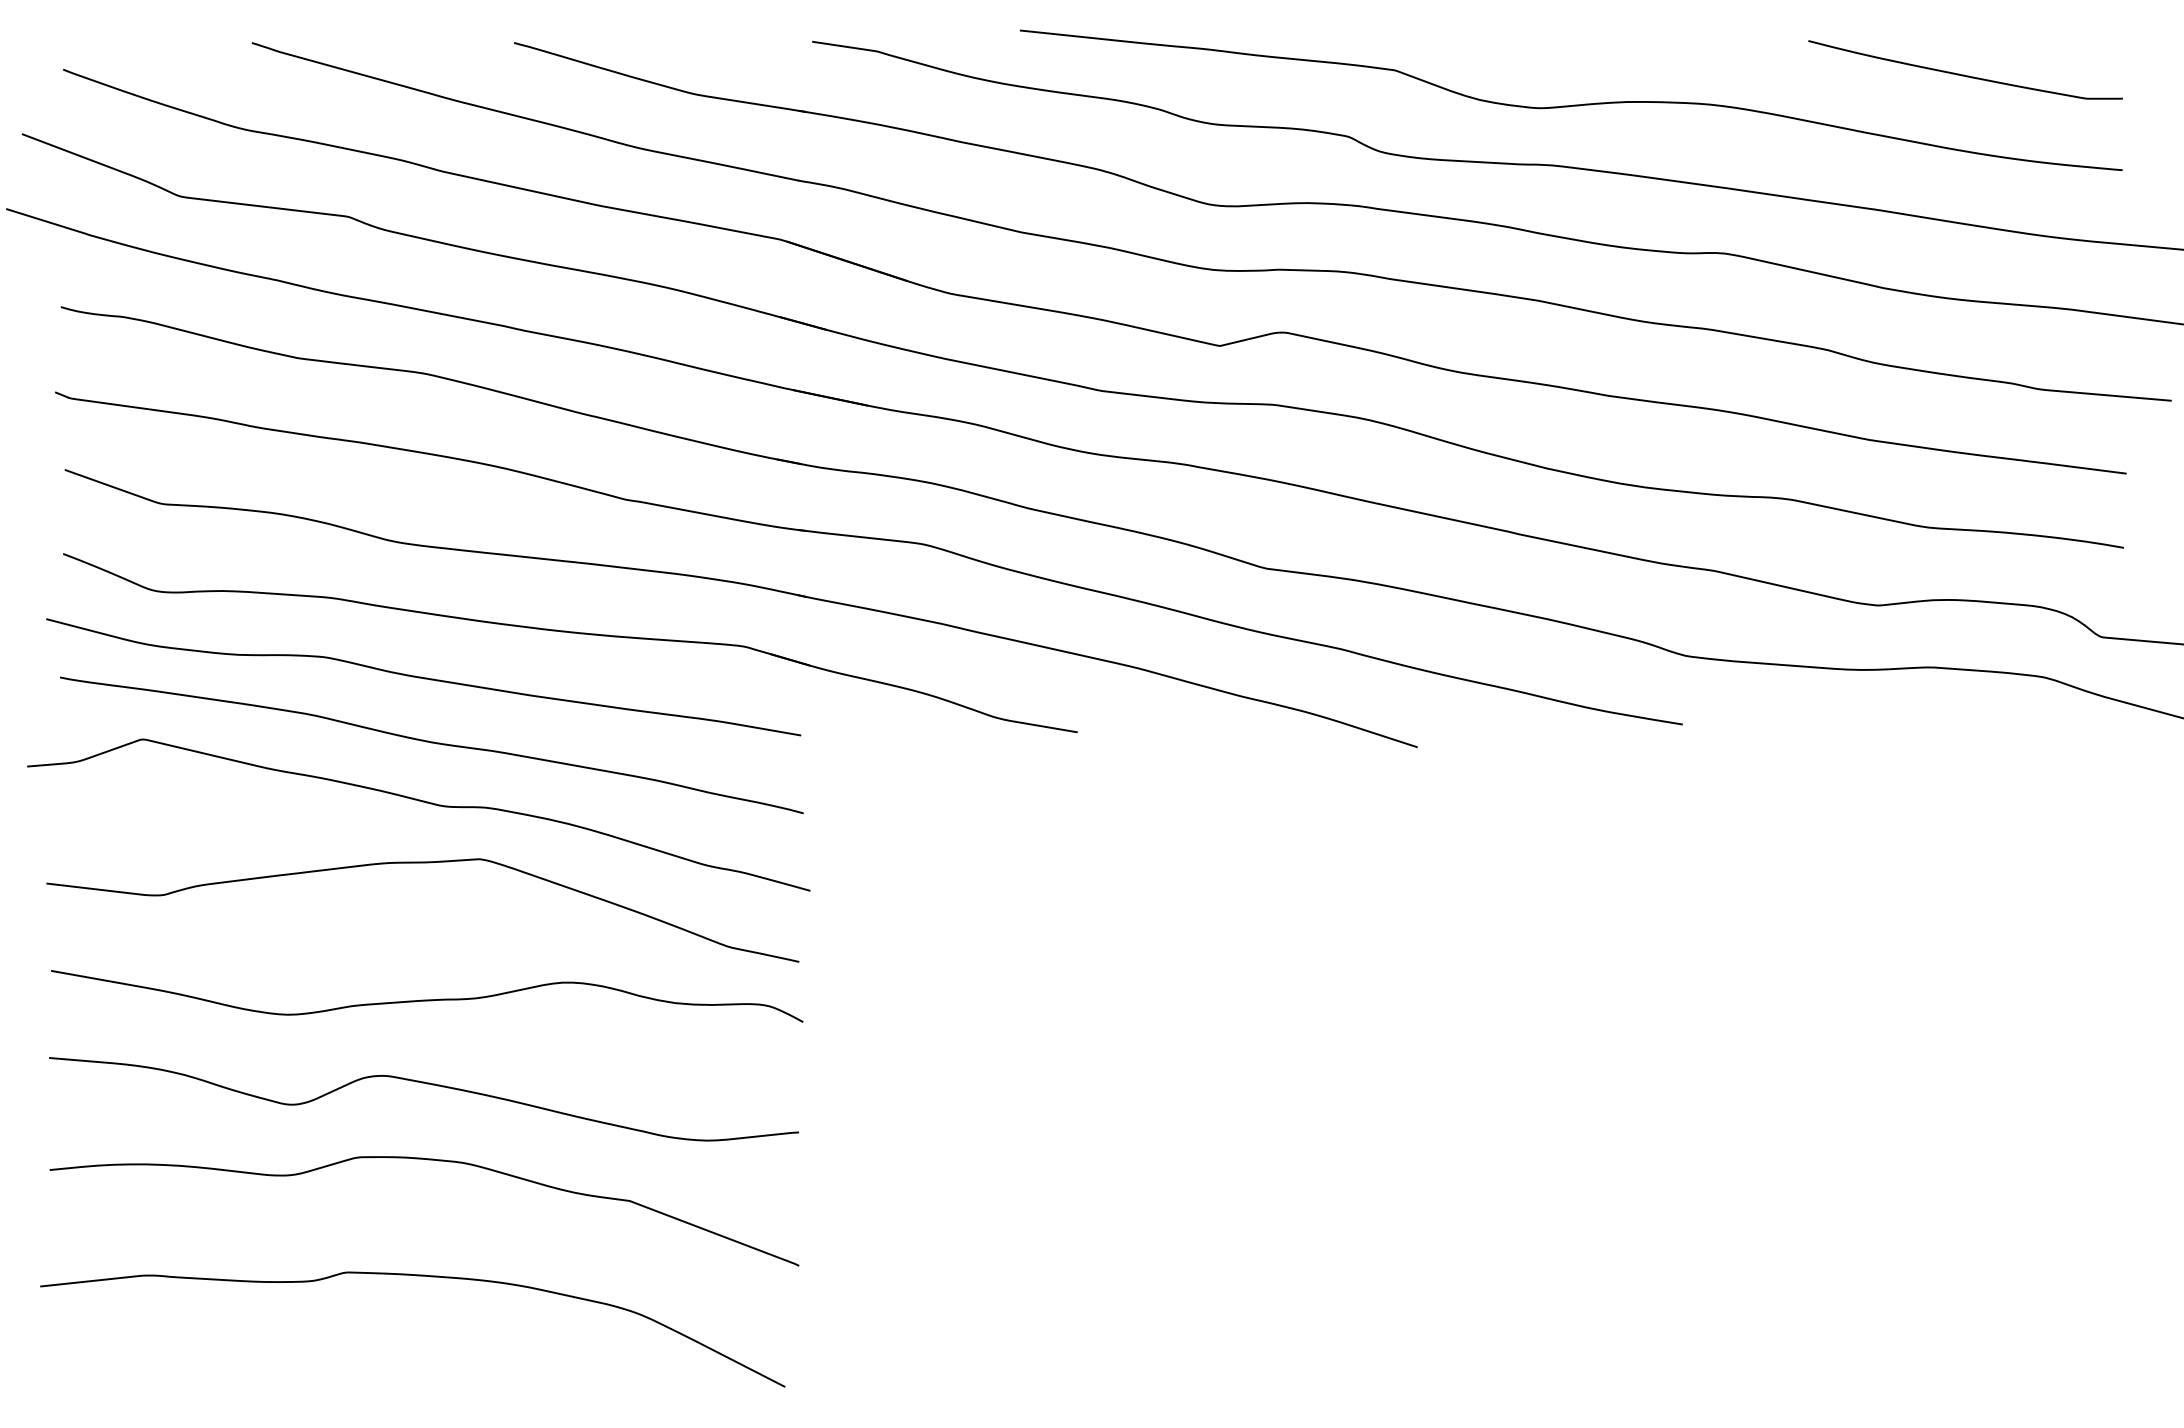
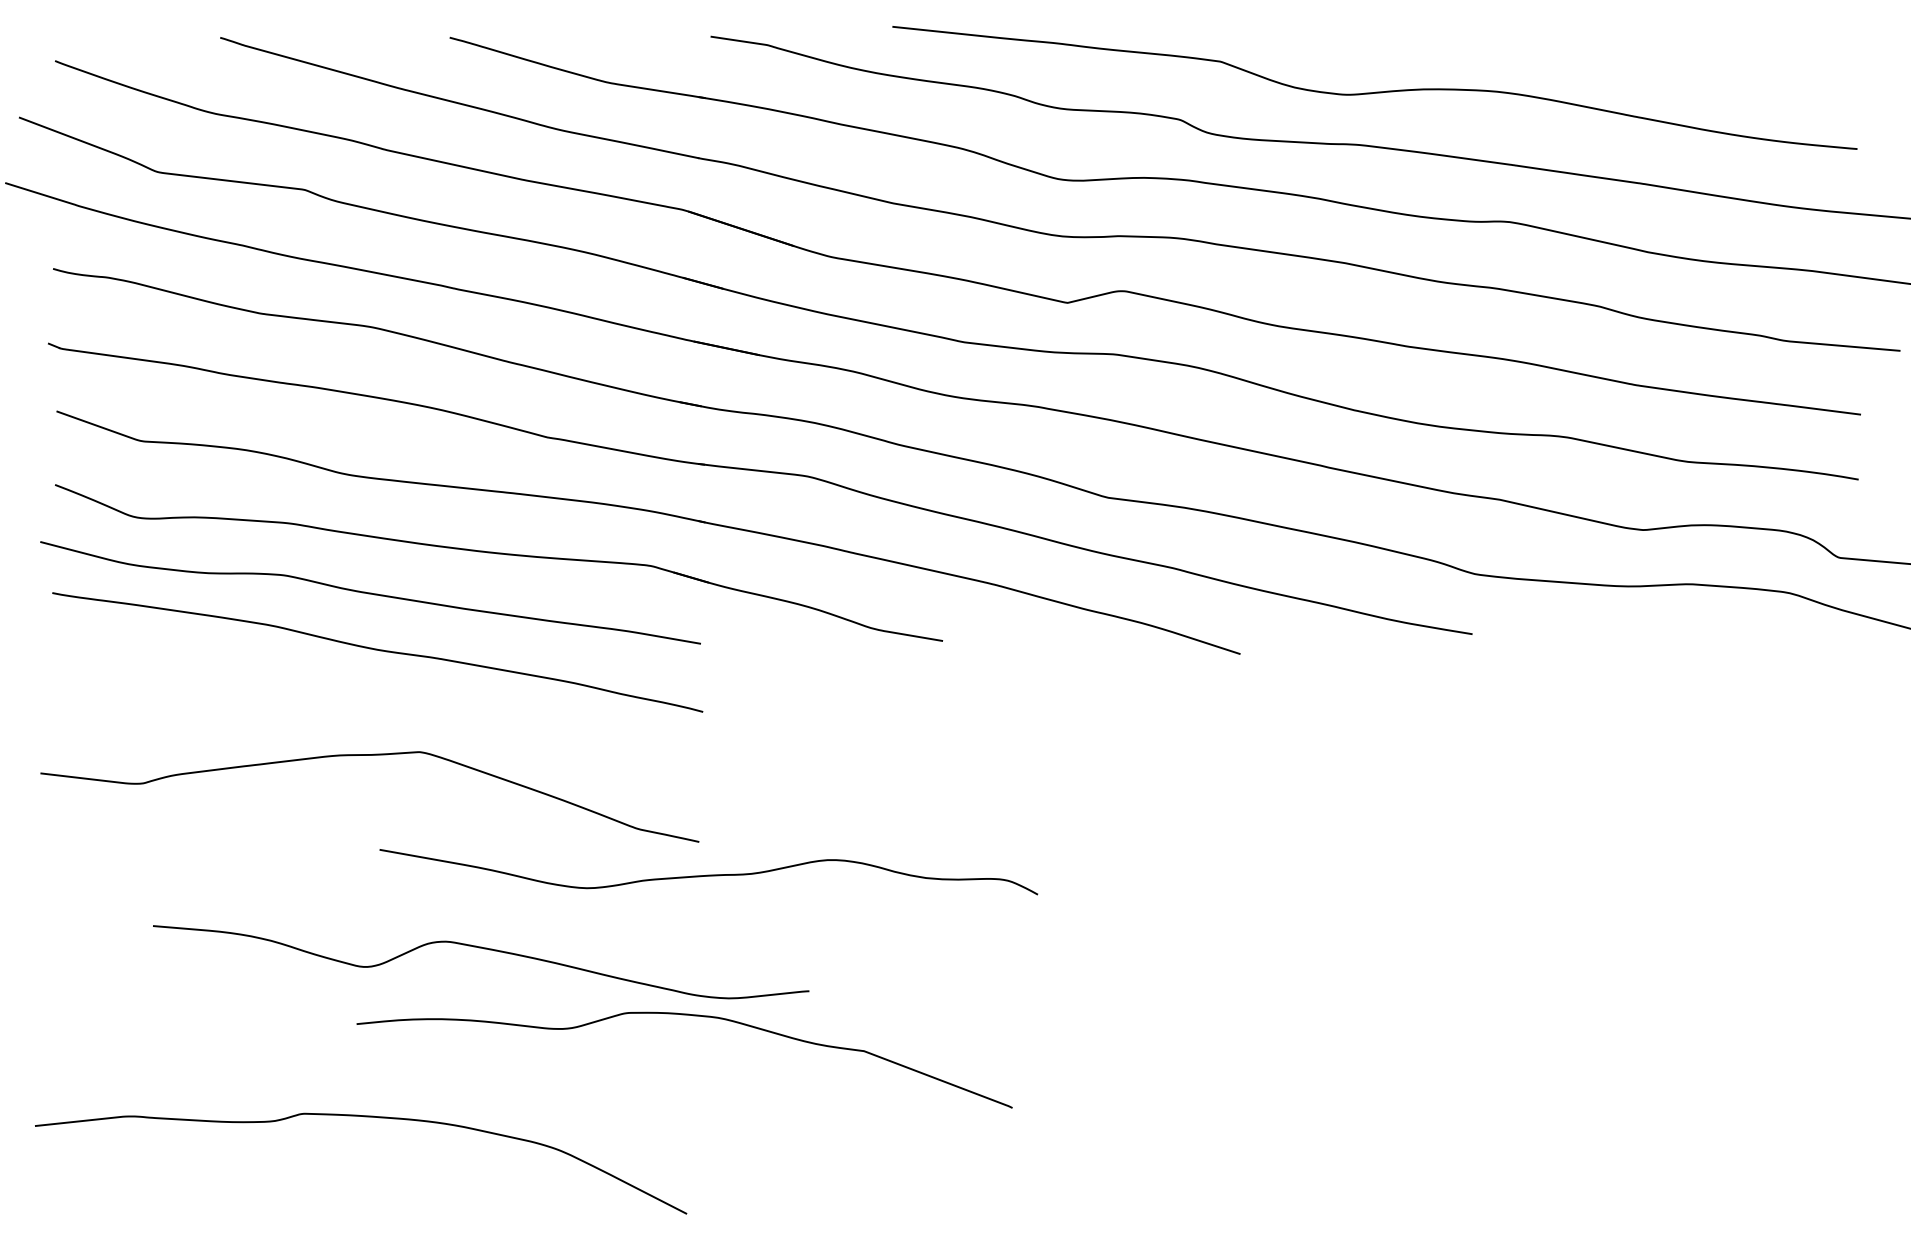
curve: (1964, 74) -> (1719, 65), removed
curve: (422, 802) -> (369, 702), removed
curve: (427, 999) -> (709, 874), moved
curve: (427, 1084) -> (484, 949), moved
curve: (427, 1160) -> (687, 1015), moved

